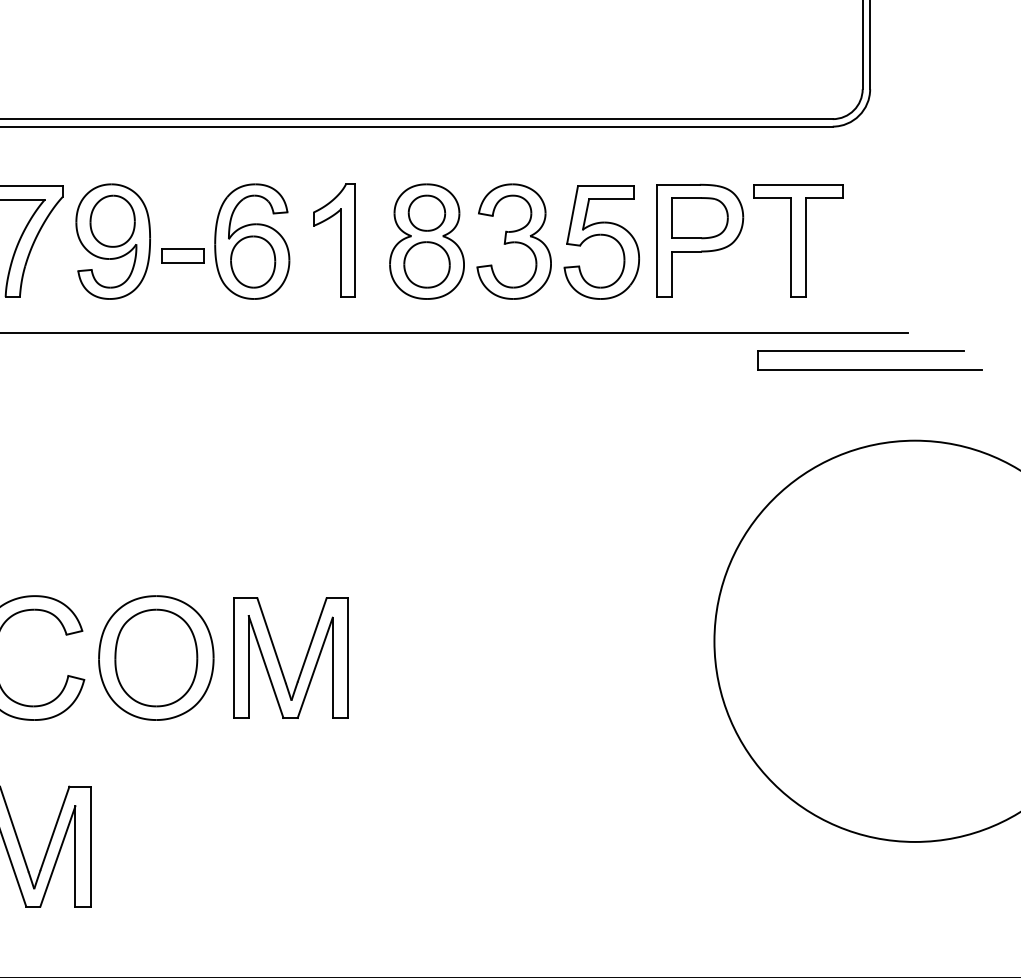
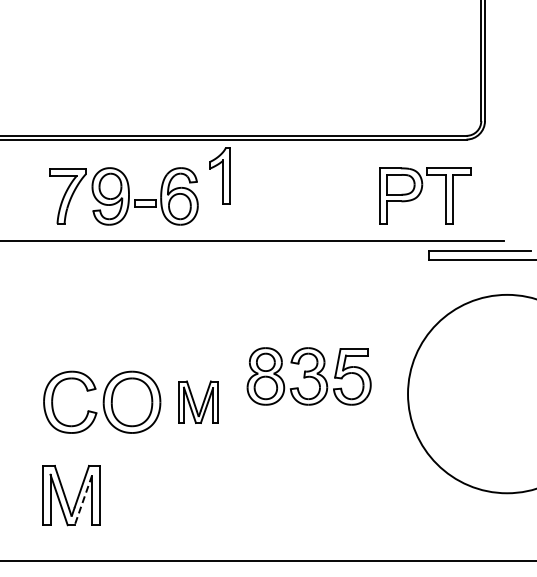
part: (333, 239) -> (219, 175), moved
part: (513, 241) -> (308, 376), moved
part: (290, 656) -> (198, 401), size x0.7
line: (58, 856) -> (83, 500), solid -> dashed

